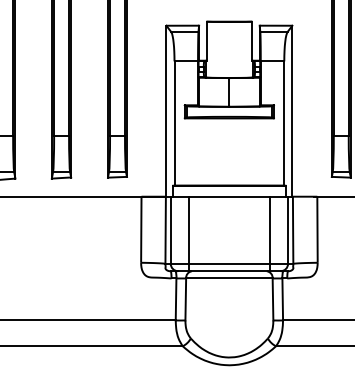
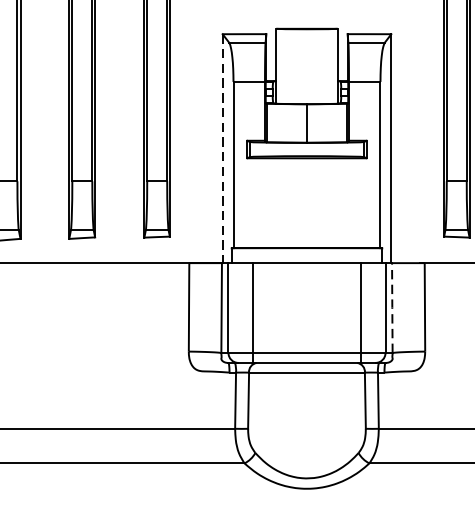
line: (166, 111) -> (222, 149), solid -> dashed
line: (293, 229) -> (392, 307), solid -> dashed

